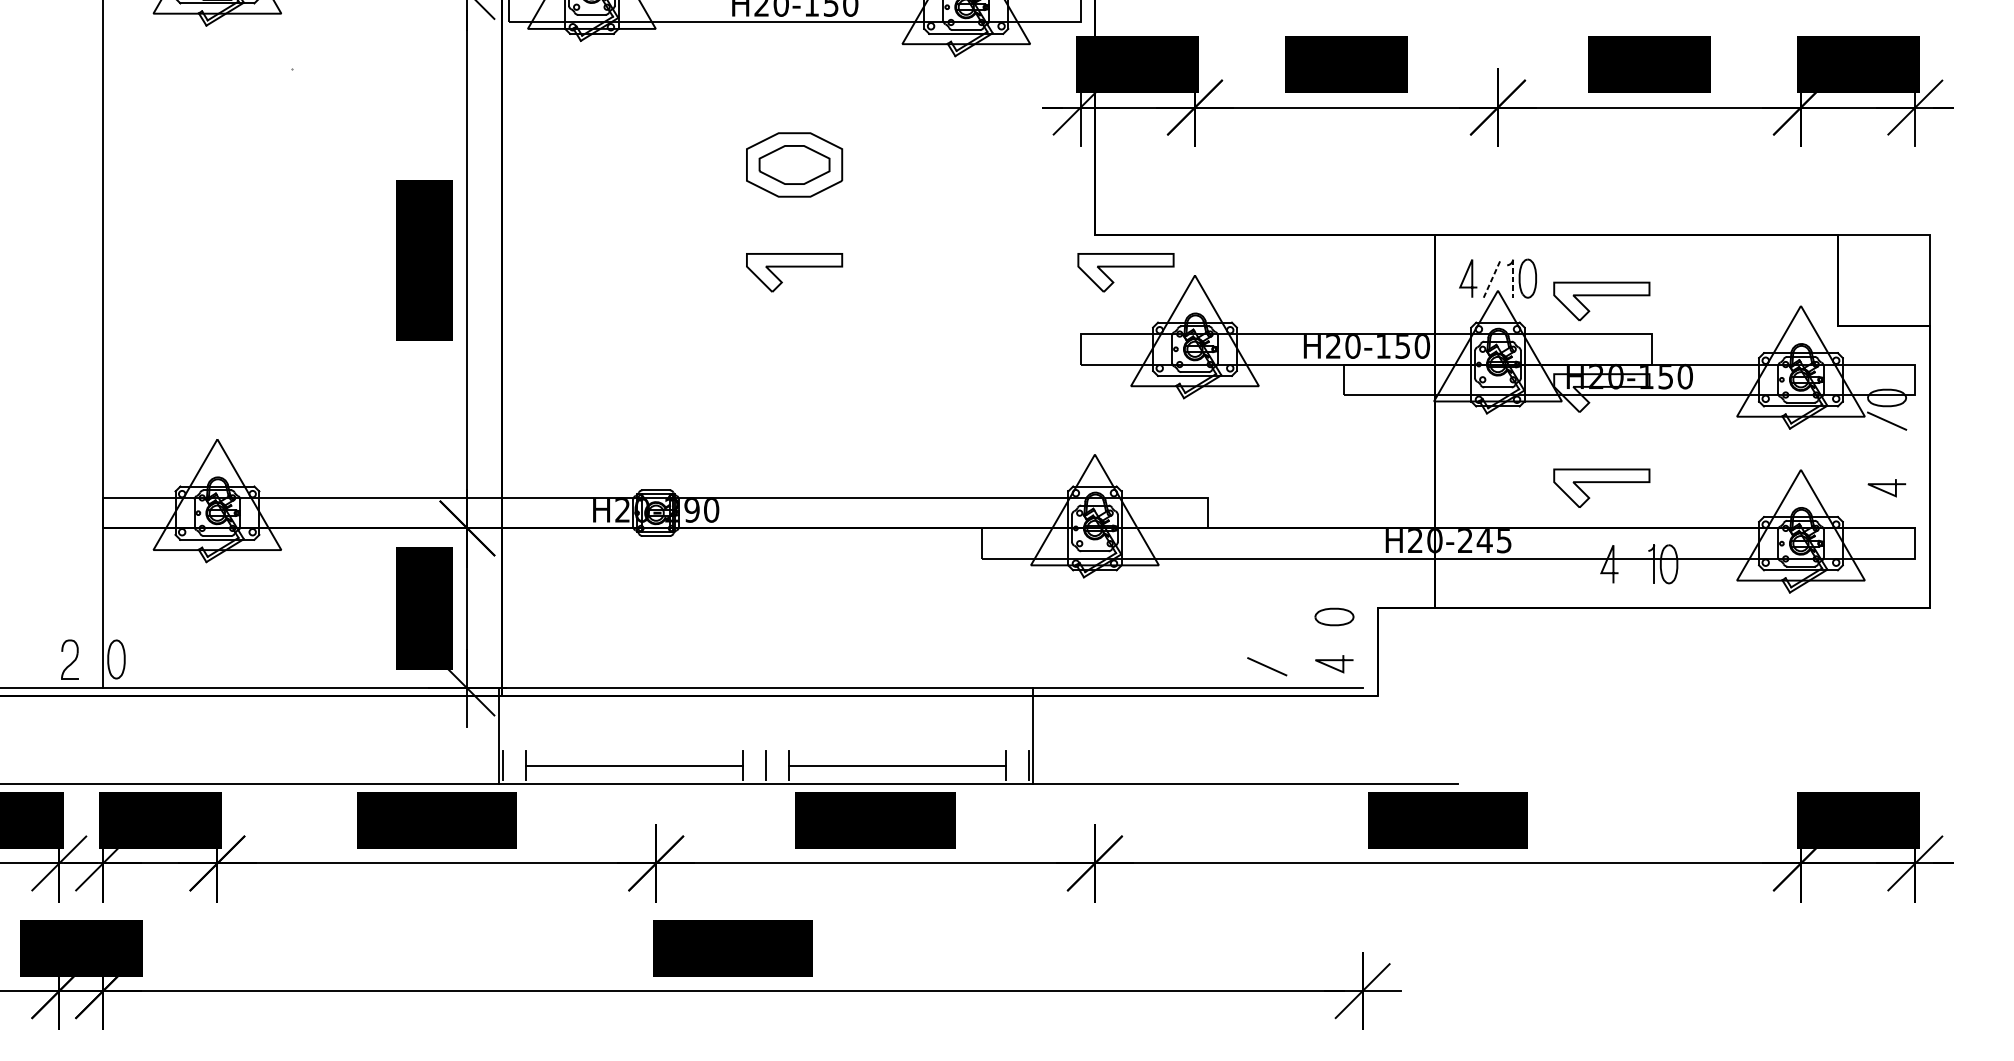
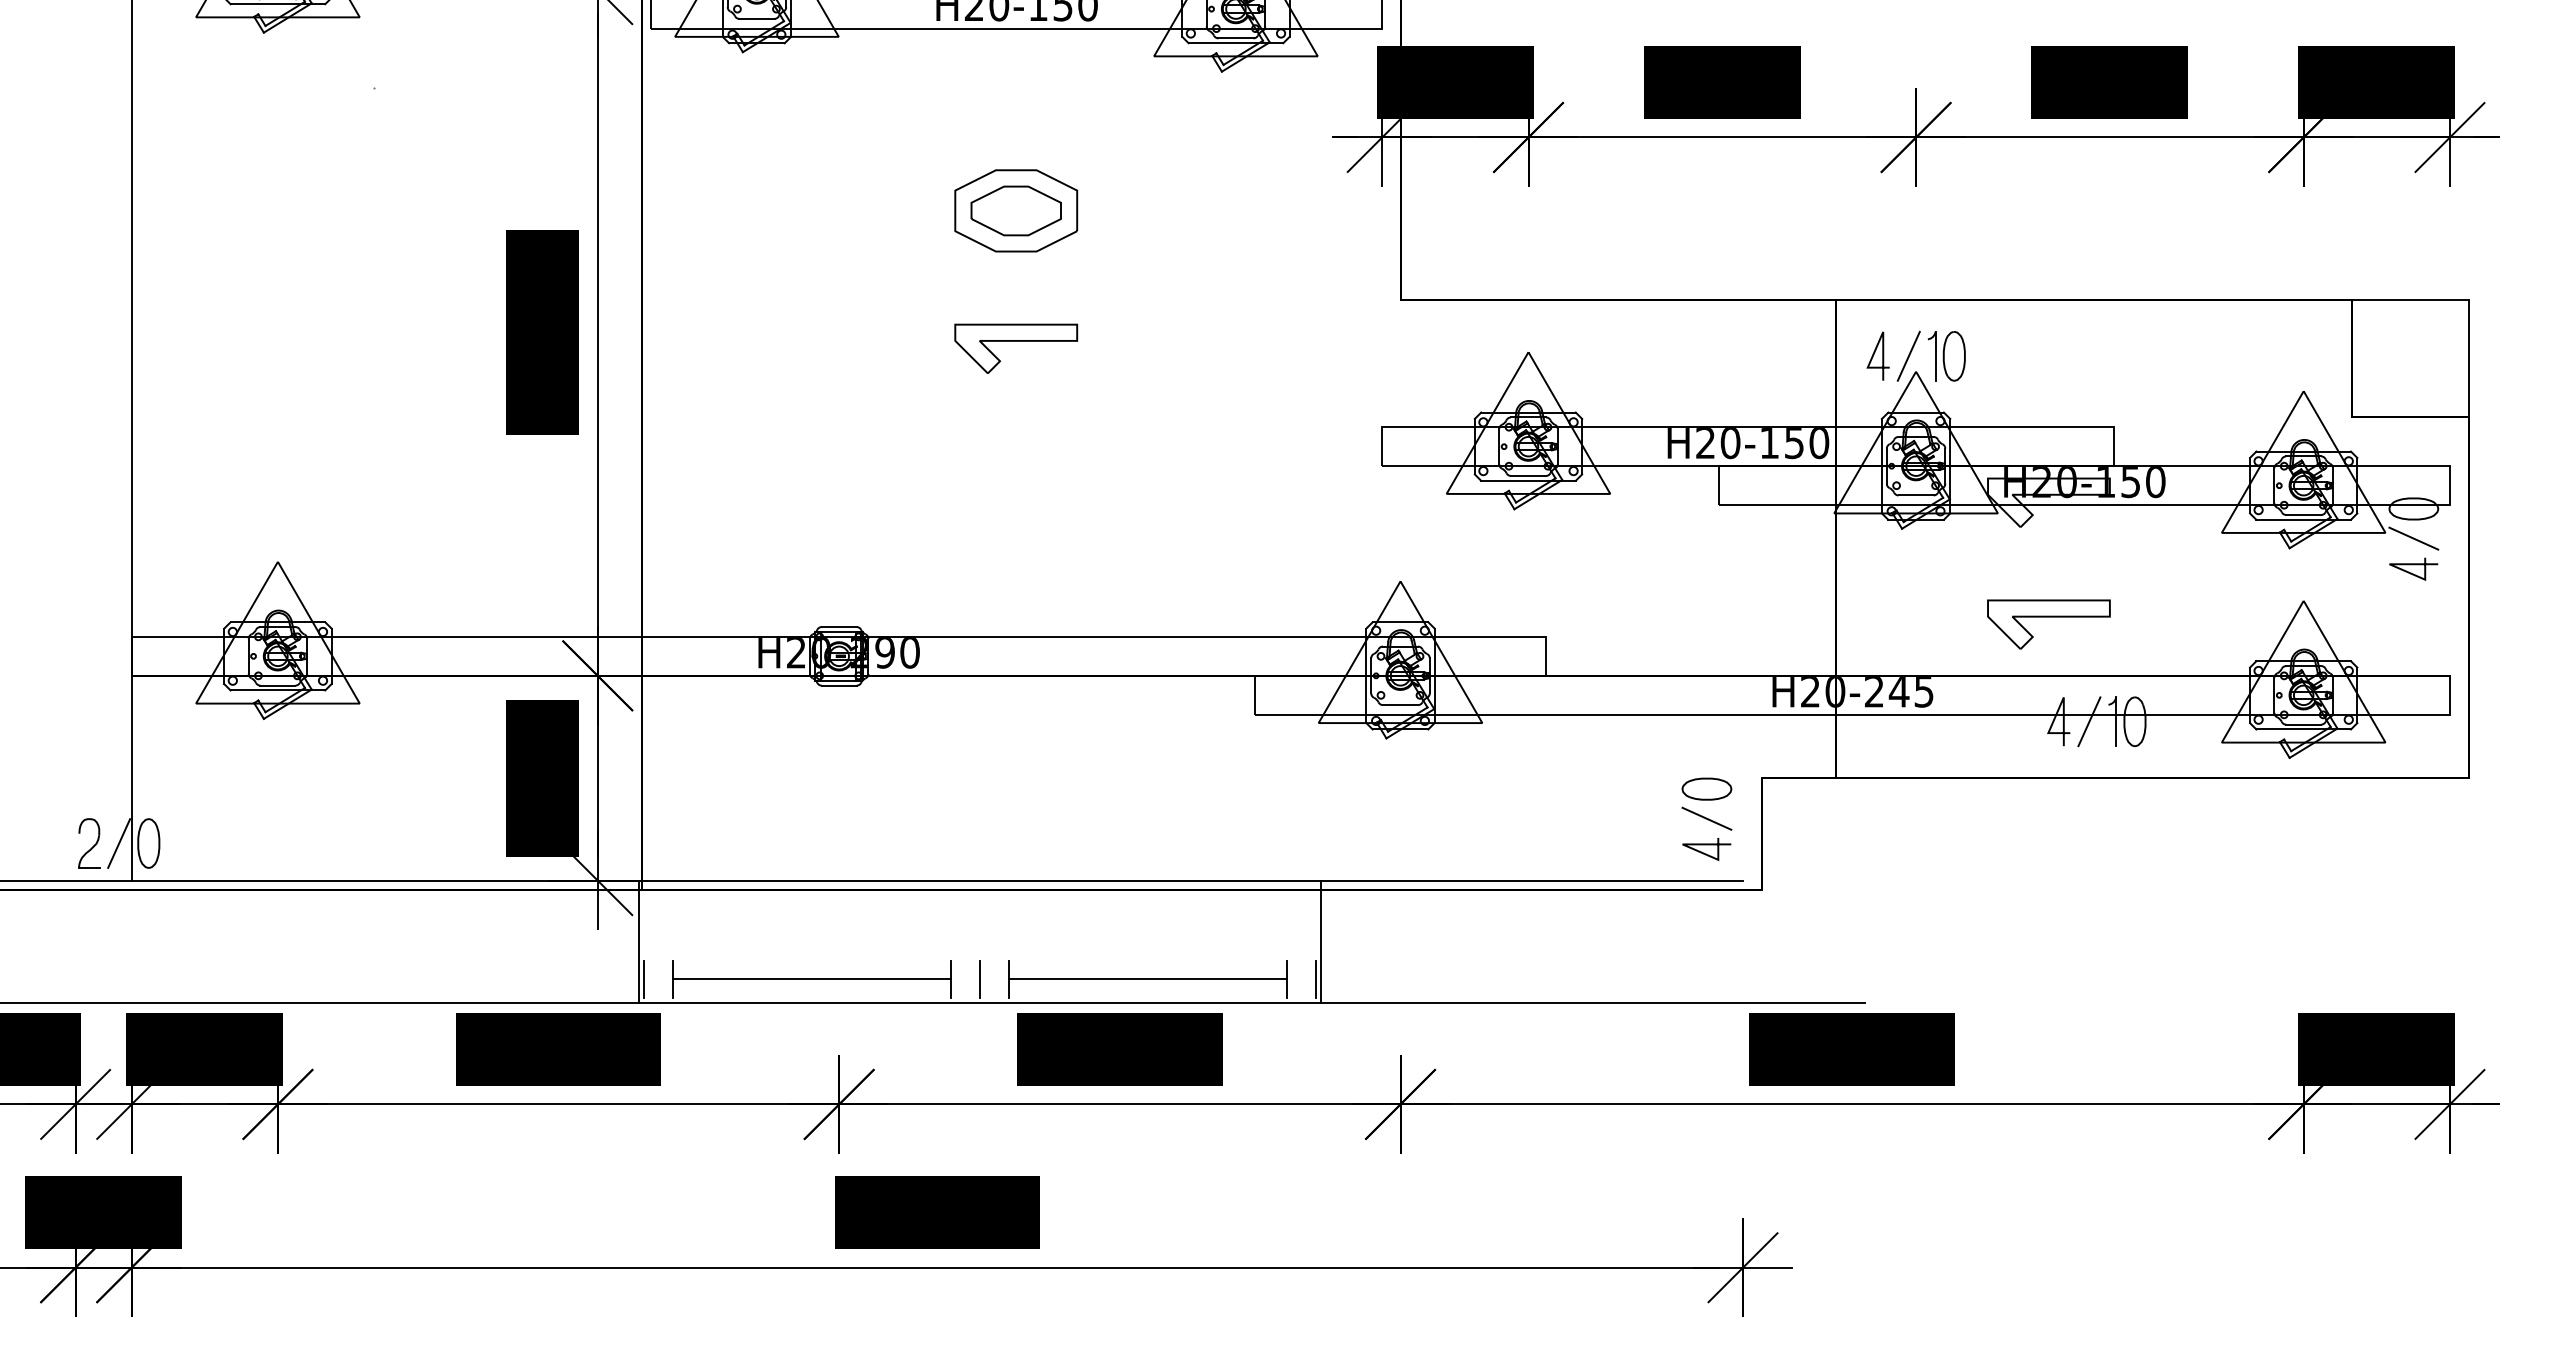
part: (1126, 267) -> (1440, 341), removed
line: (1492, 278) -> (1908, 356), dashed -> solid
line: (1513, 278) -> (1935, 356), dashed -> solid
part: (1601, 295) -> (2048, 378), removed
line: (1886, 485) -> (2413, 565), moved
line: (1633, 564) -> (2089, 721), added
line: (93, 659) -> (119, 843), added
line: (1266, 666) -> (1706, 818), moved

